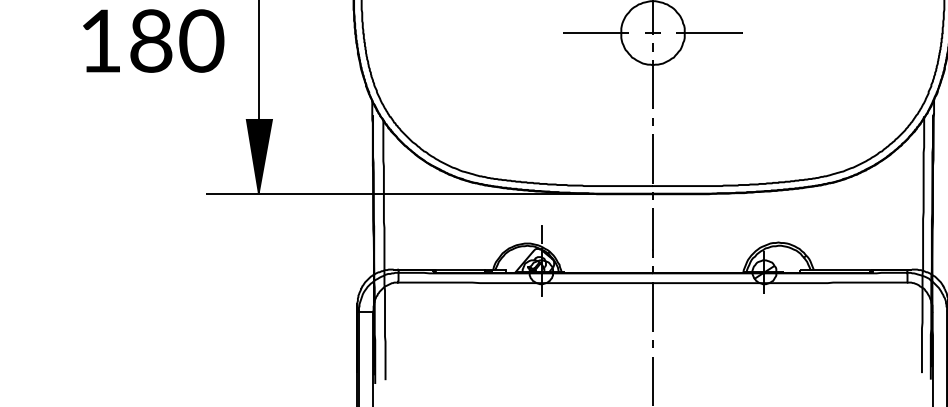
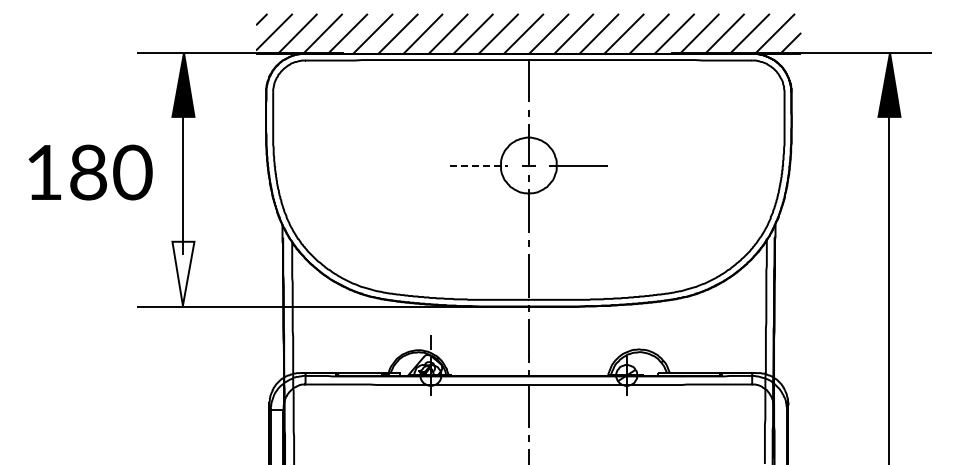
line: (597, 33) -> (480, 165), solid -> dashed
fill: (259, 156) -> (183, 273), removed

